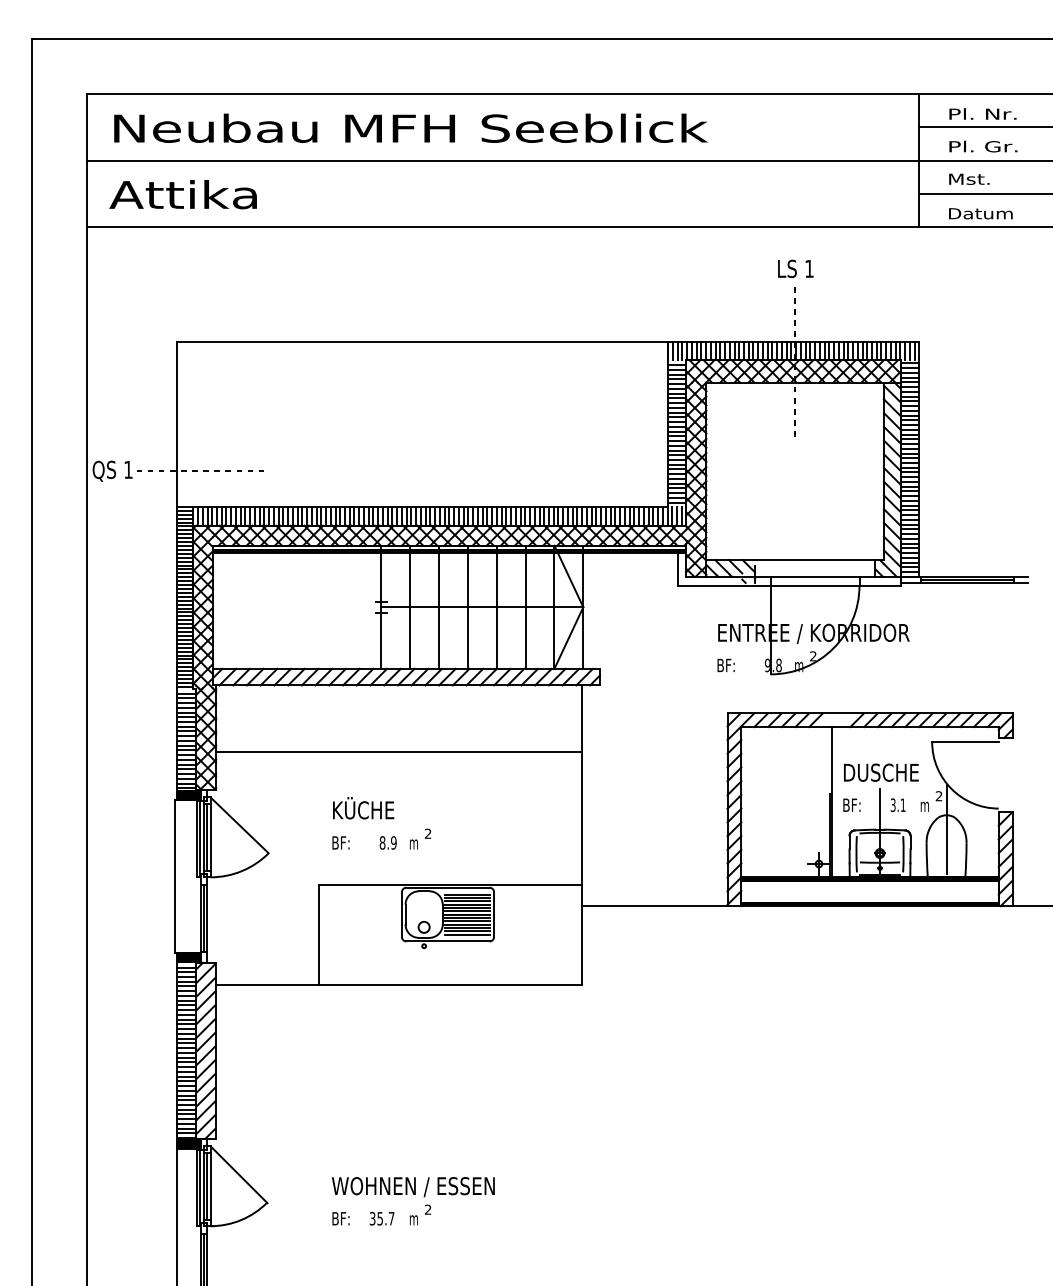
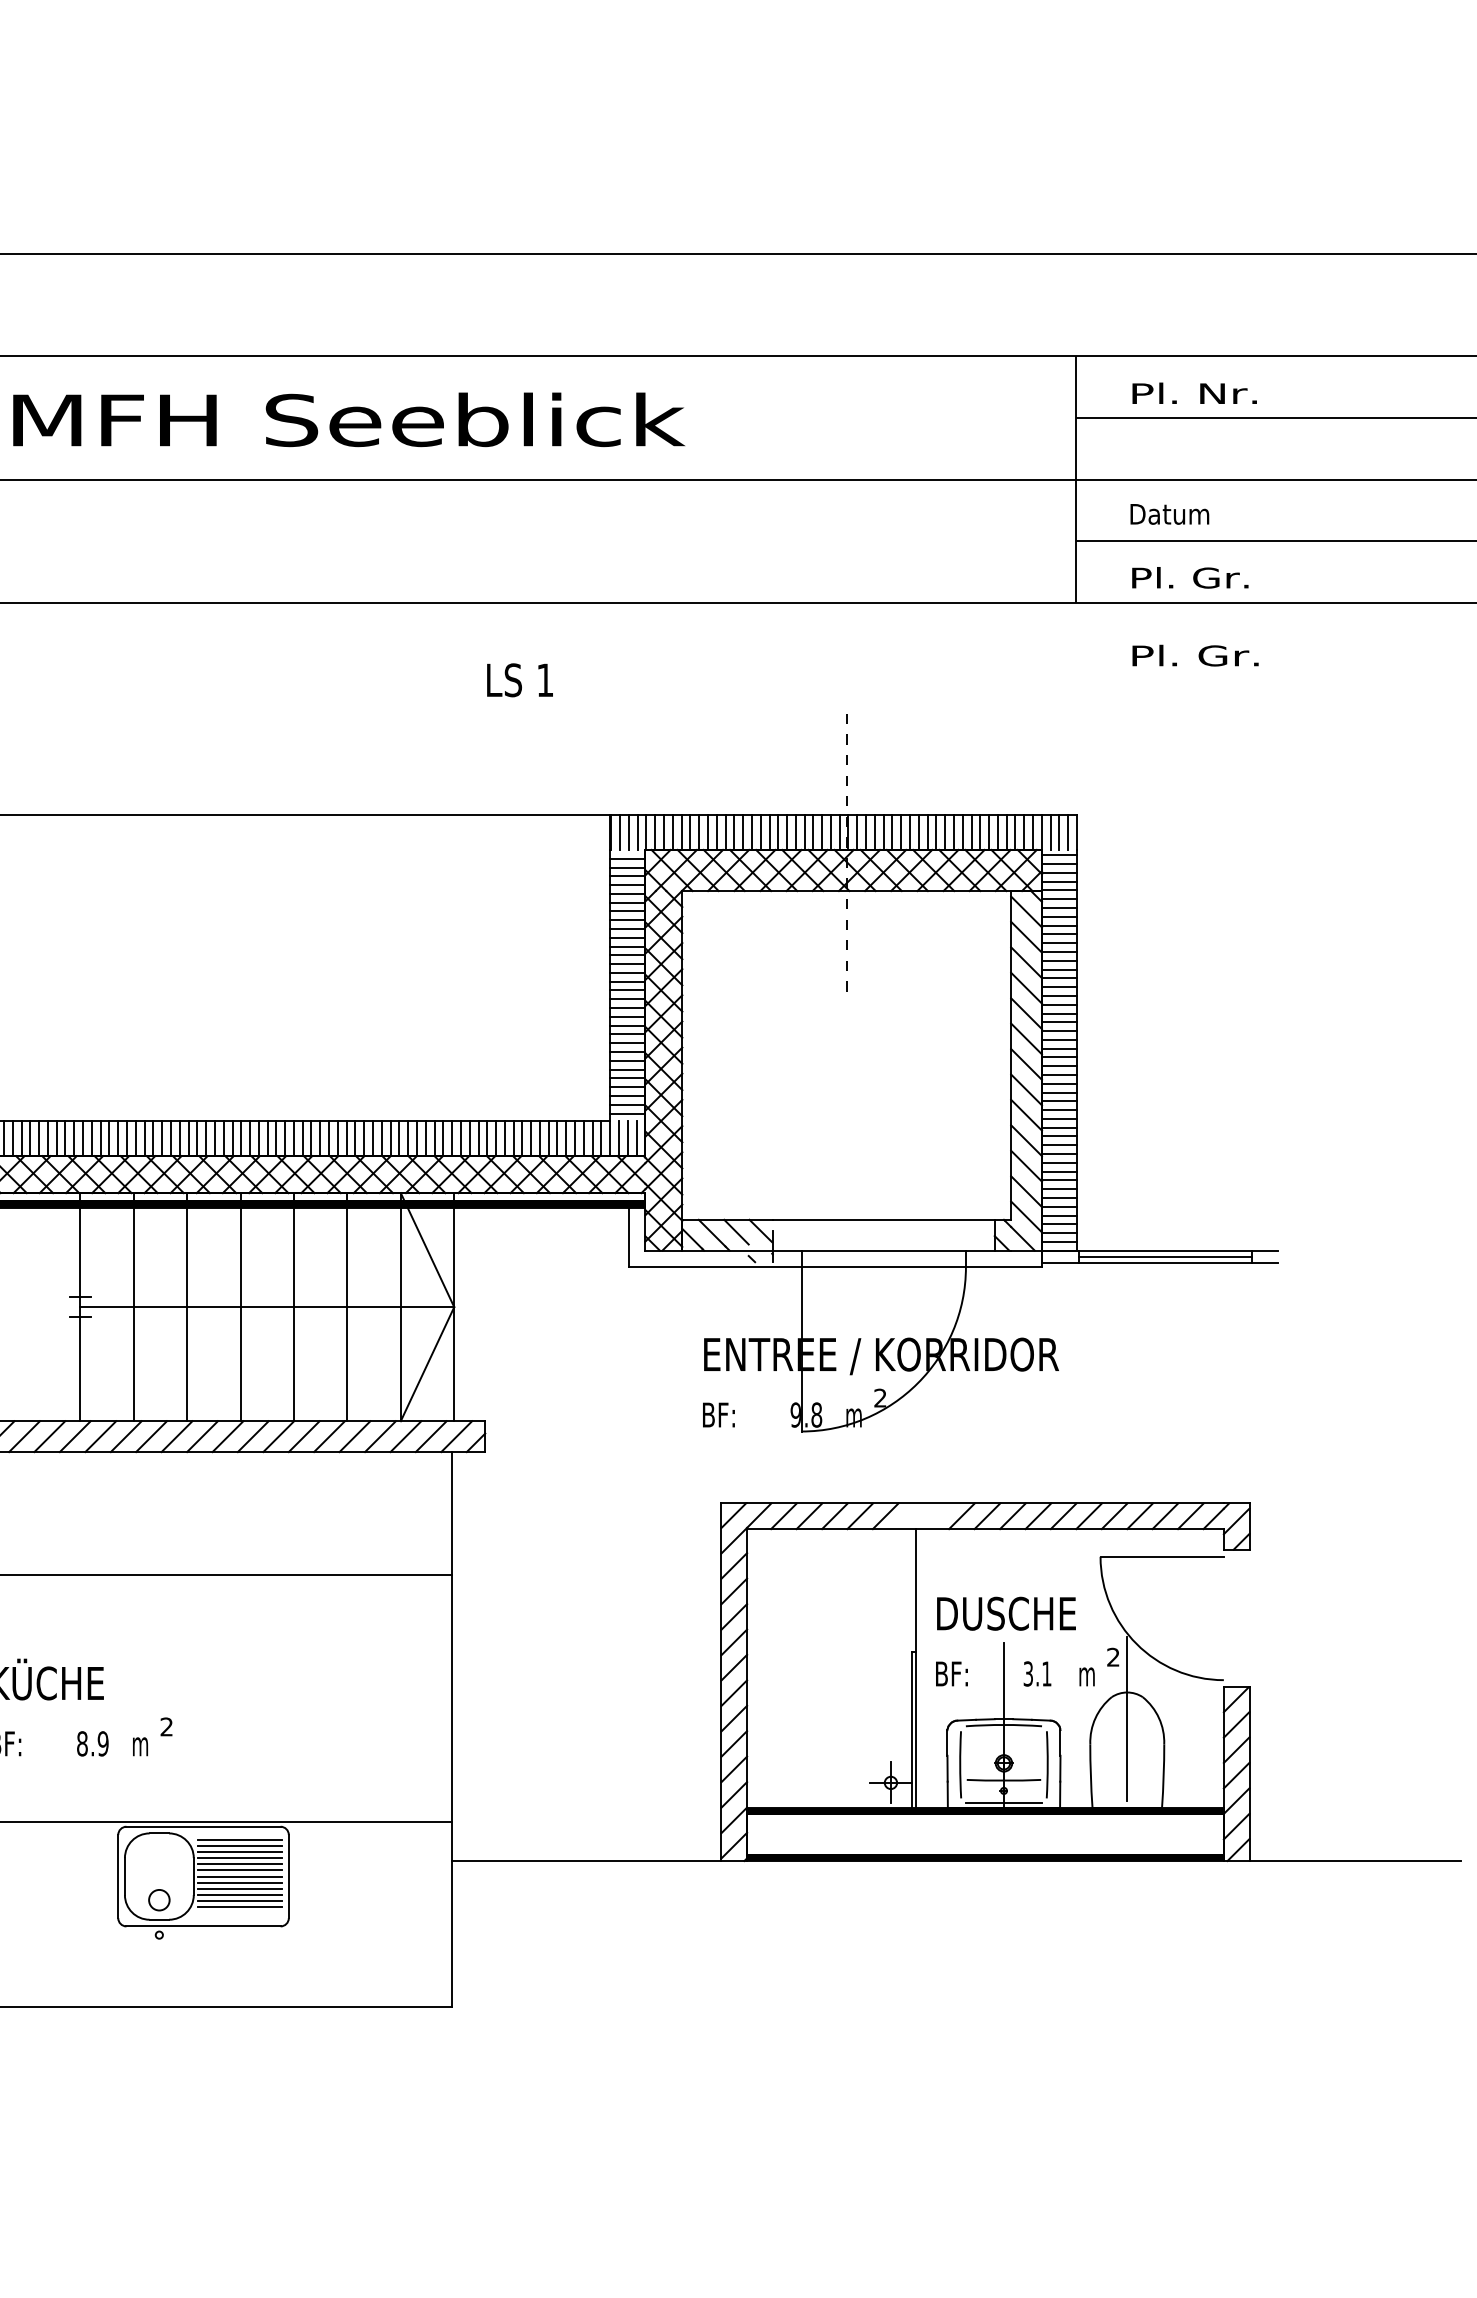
text: (983, 146) -> (1195, 655), moved
text: (969, 178) -> (1169, 512), Mst. -> Datum
text: (980, 213) -> (1190, 577), Datum -> Pl. Gr.
text: (795, 268) -> (519, 679), moved
line: (467, 934) -> (239, 1913), removed

